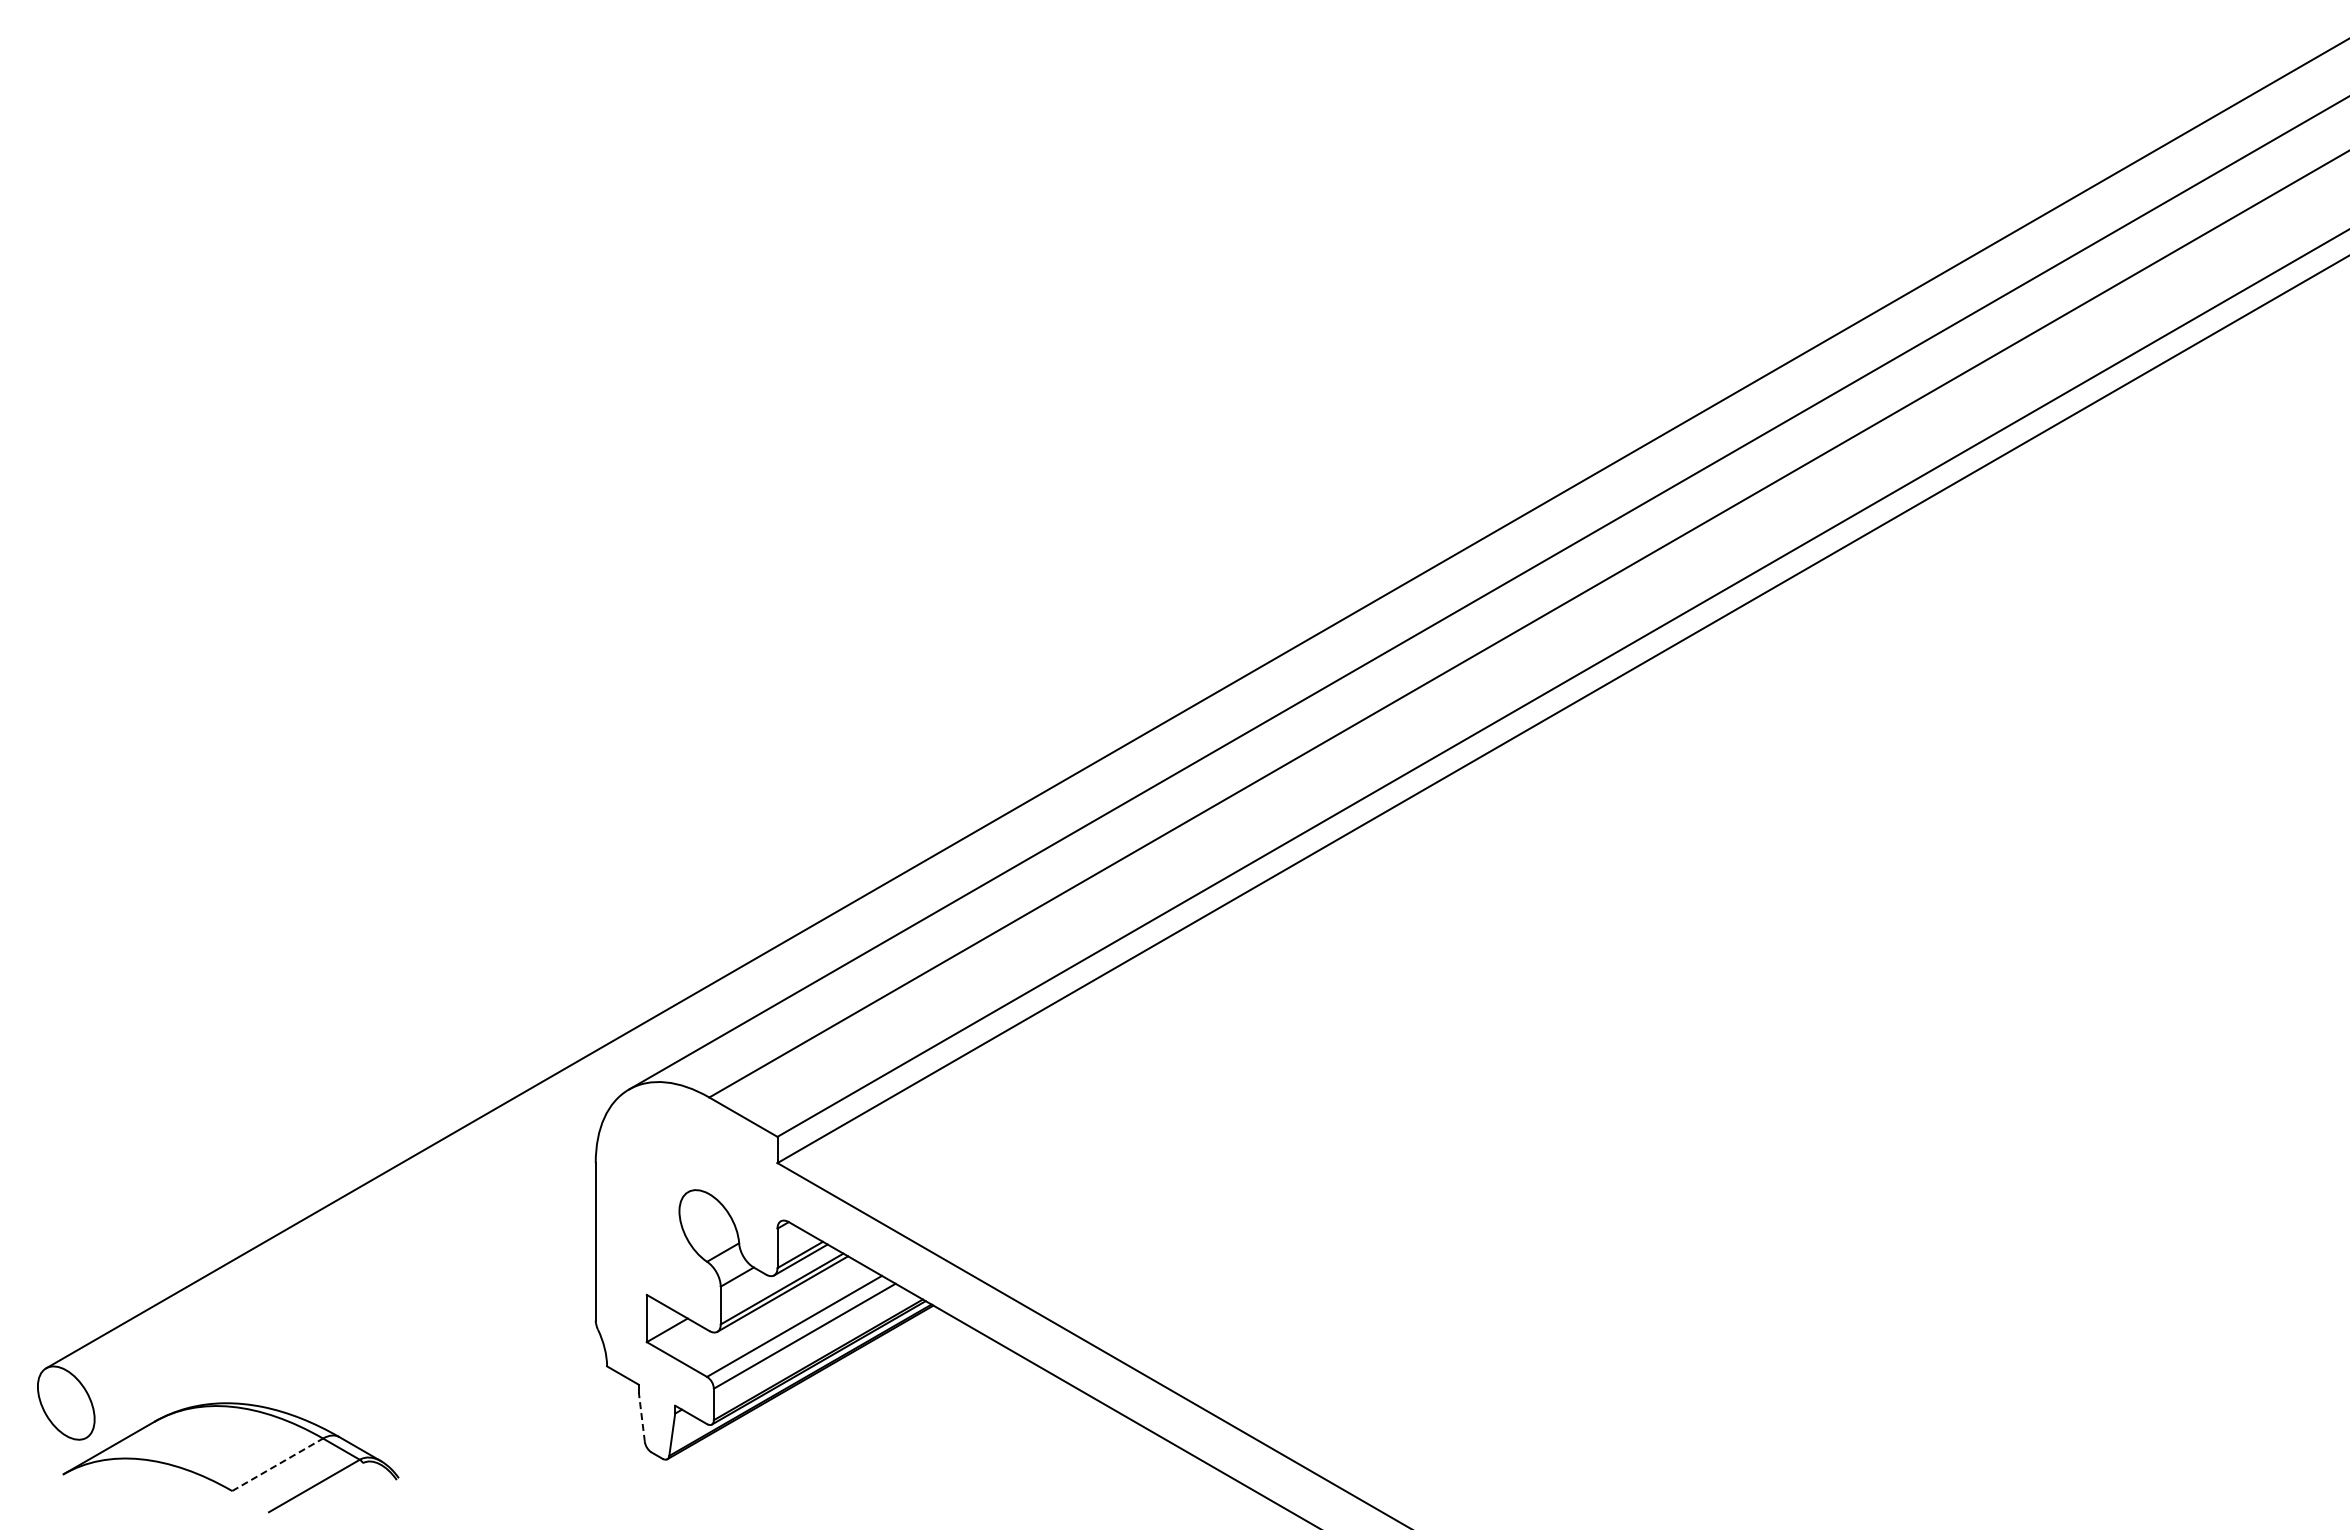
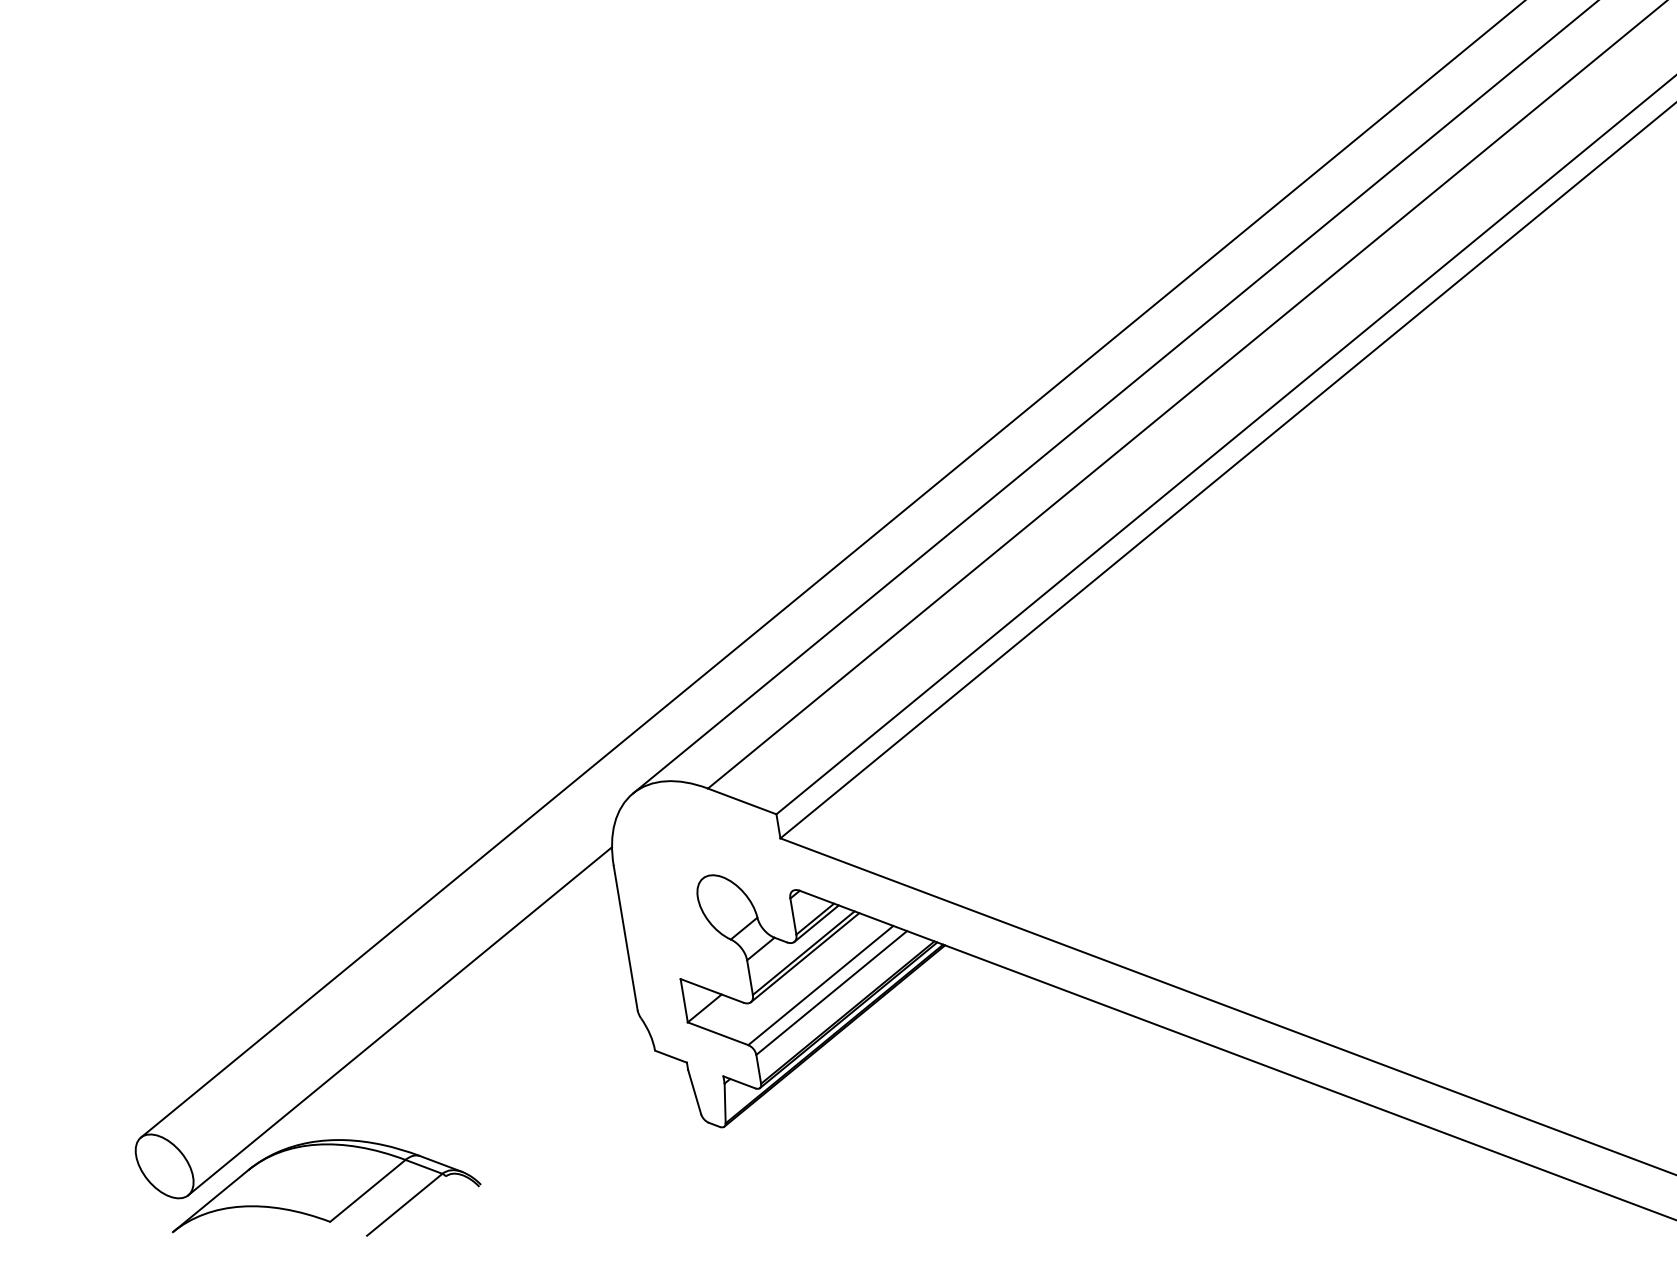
line: (341, 1289) -> (399, 1020), added
line: (641, 1417) -> (694, 1092), dashed -> solid
line: (278, 1464) -> (368, 1190), dashed -> solid

